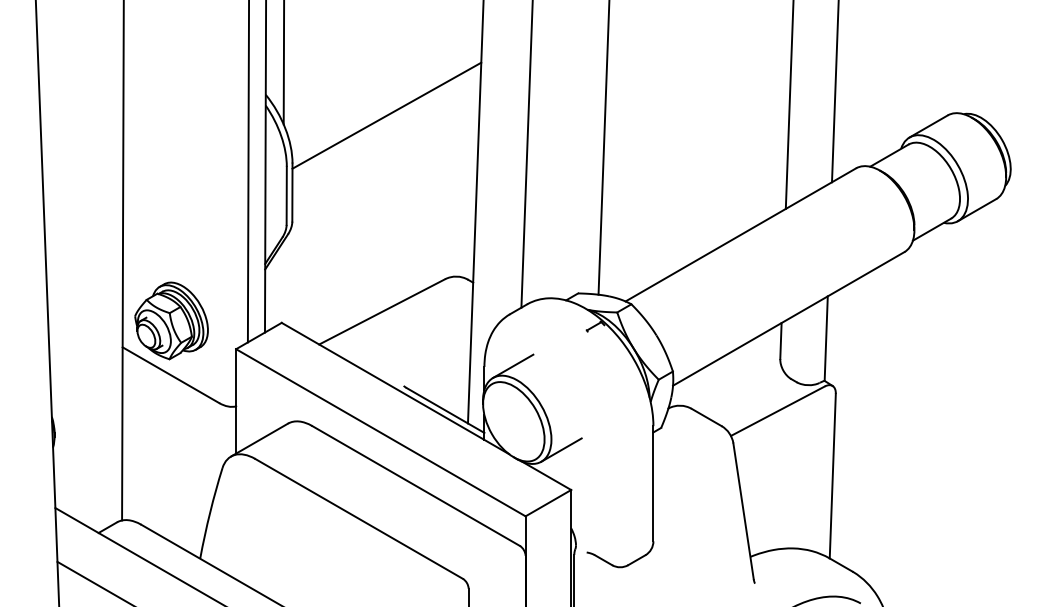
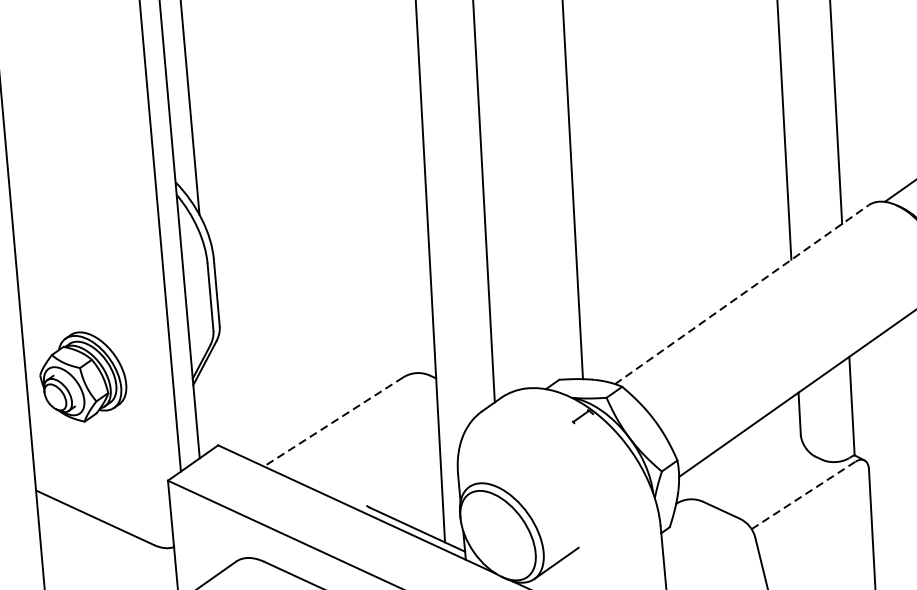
line: (386, 115) -> (317, 193), removed
line: (741, 234) -> (742, 294), solid -> dashed
line: (382, 311) -> (333, 421), solid -> dashed
part: (171, 320) -> (82, 376), moved
line: (513, 365) -> (491, 470), removed
line: (778, 410) -> (804, 494), solid -> dashed

